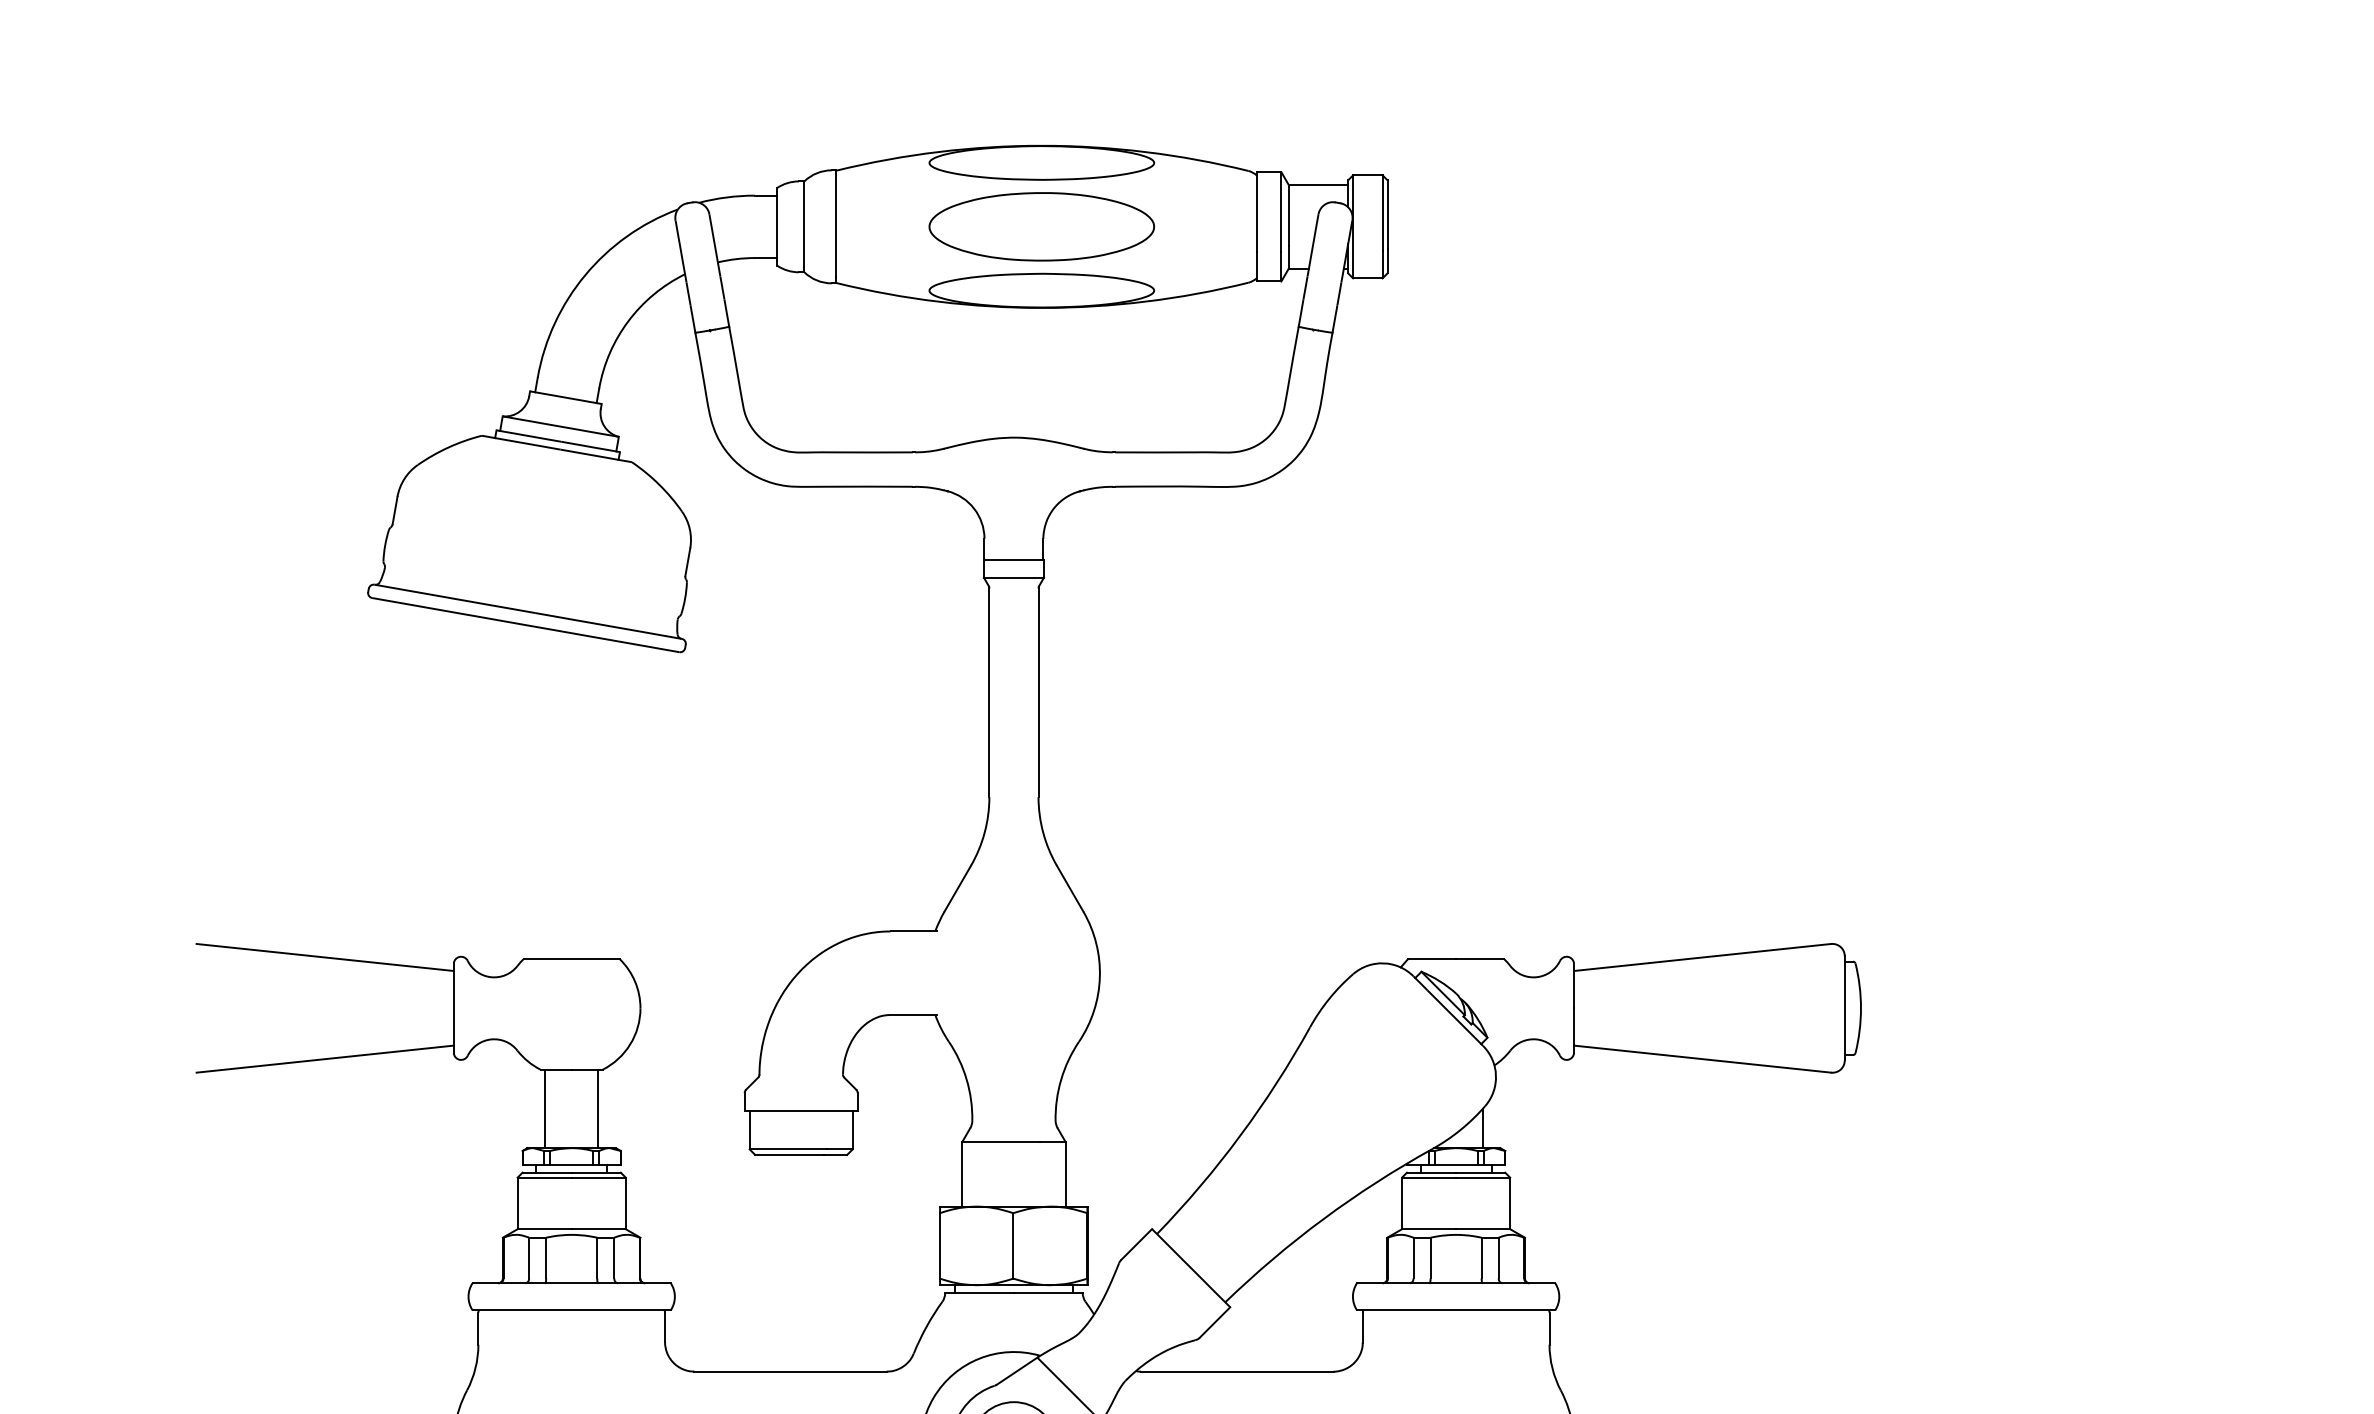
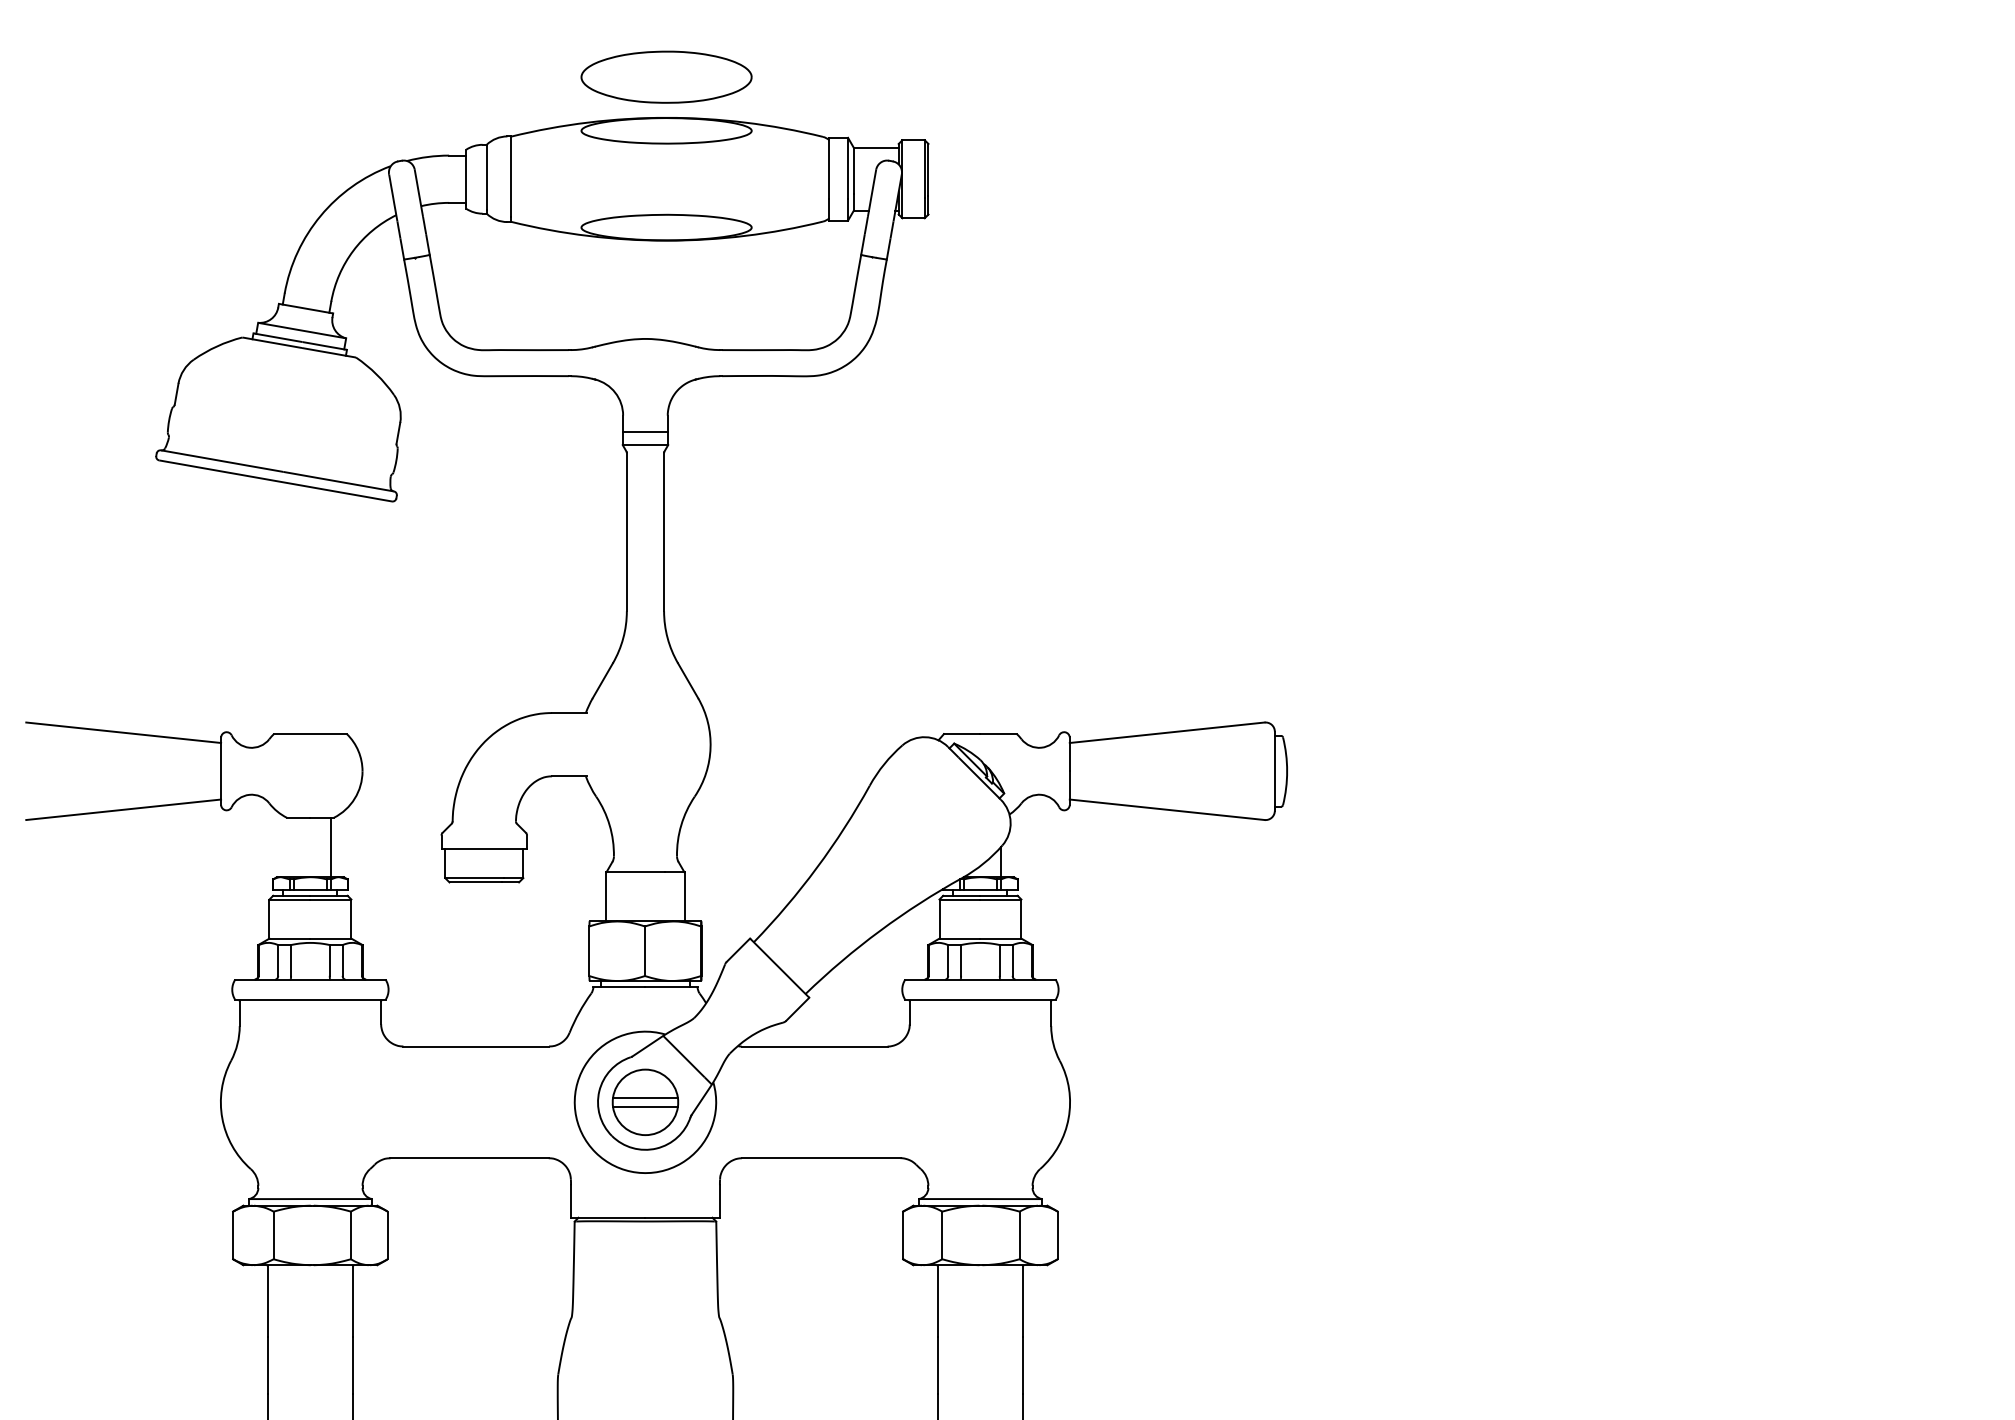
part: (1041, 225) -> (666, 76), moved
line: (545, 1108) -> (290, 847), removed

